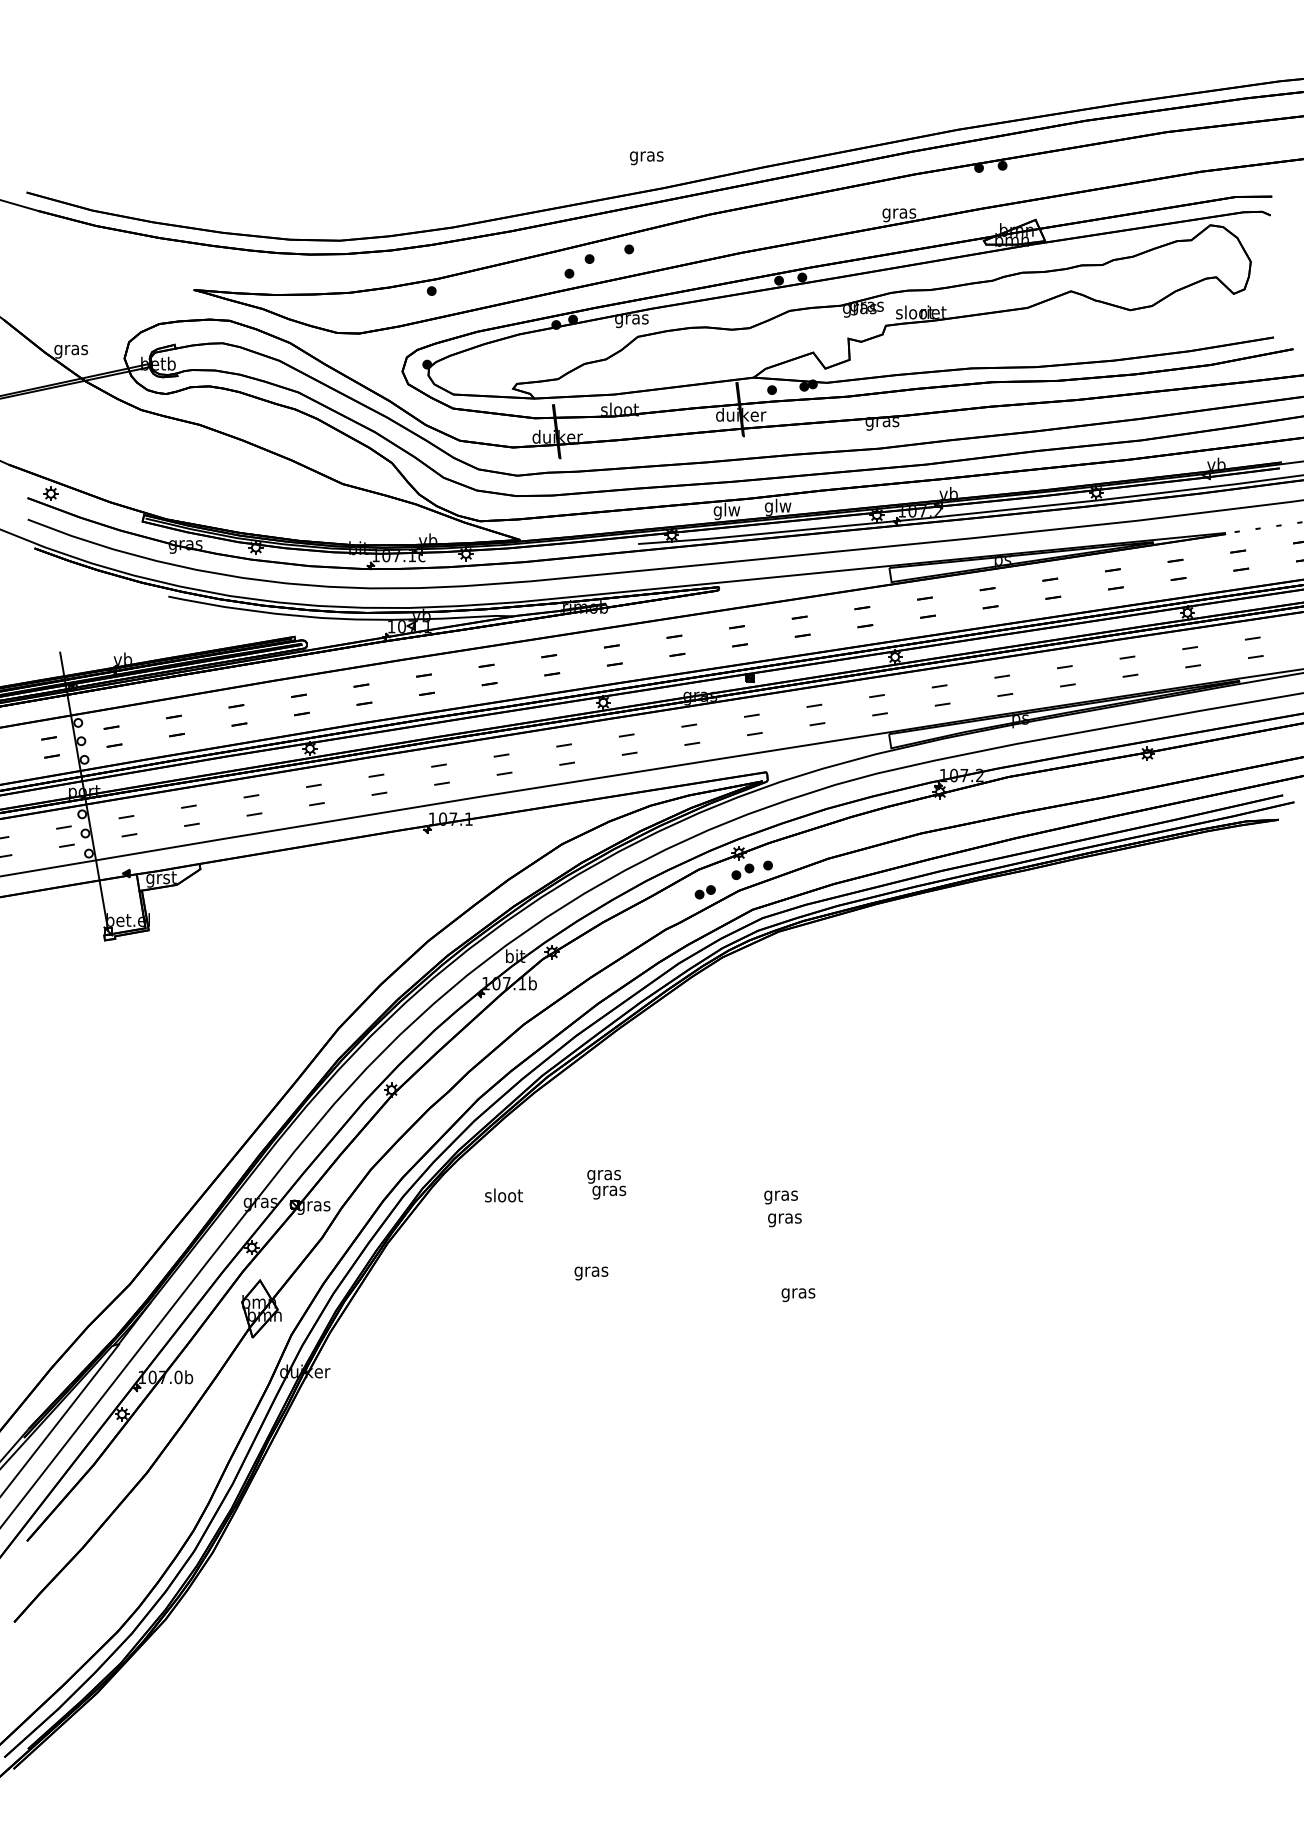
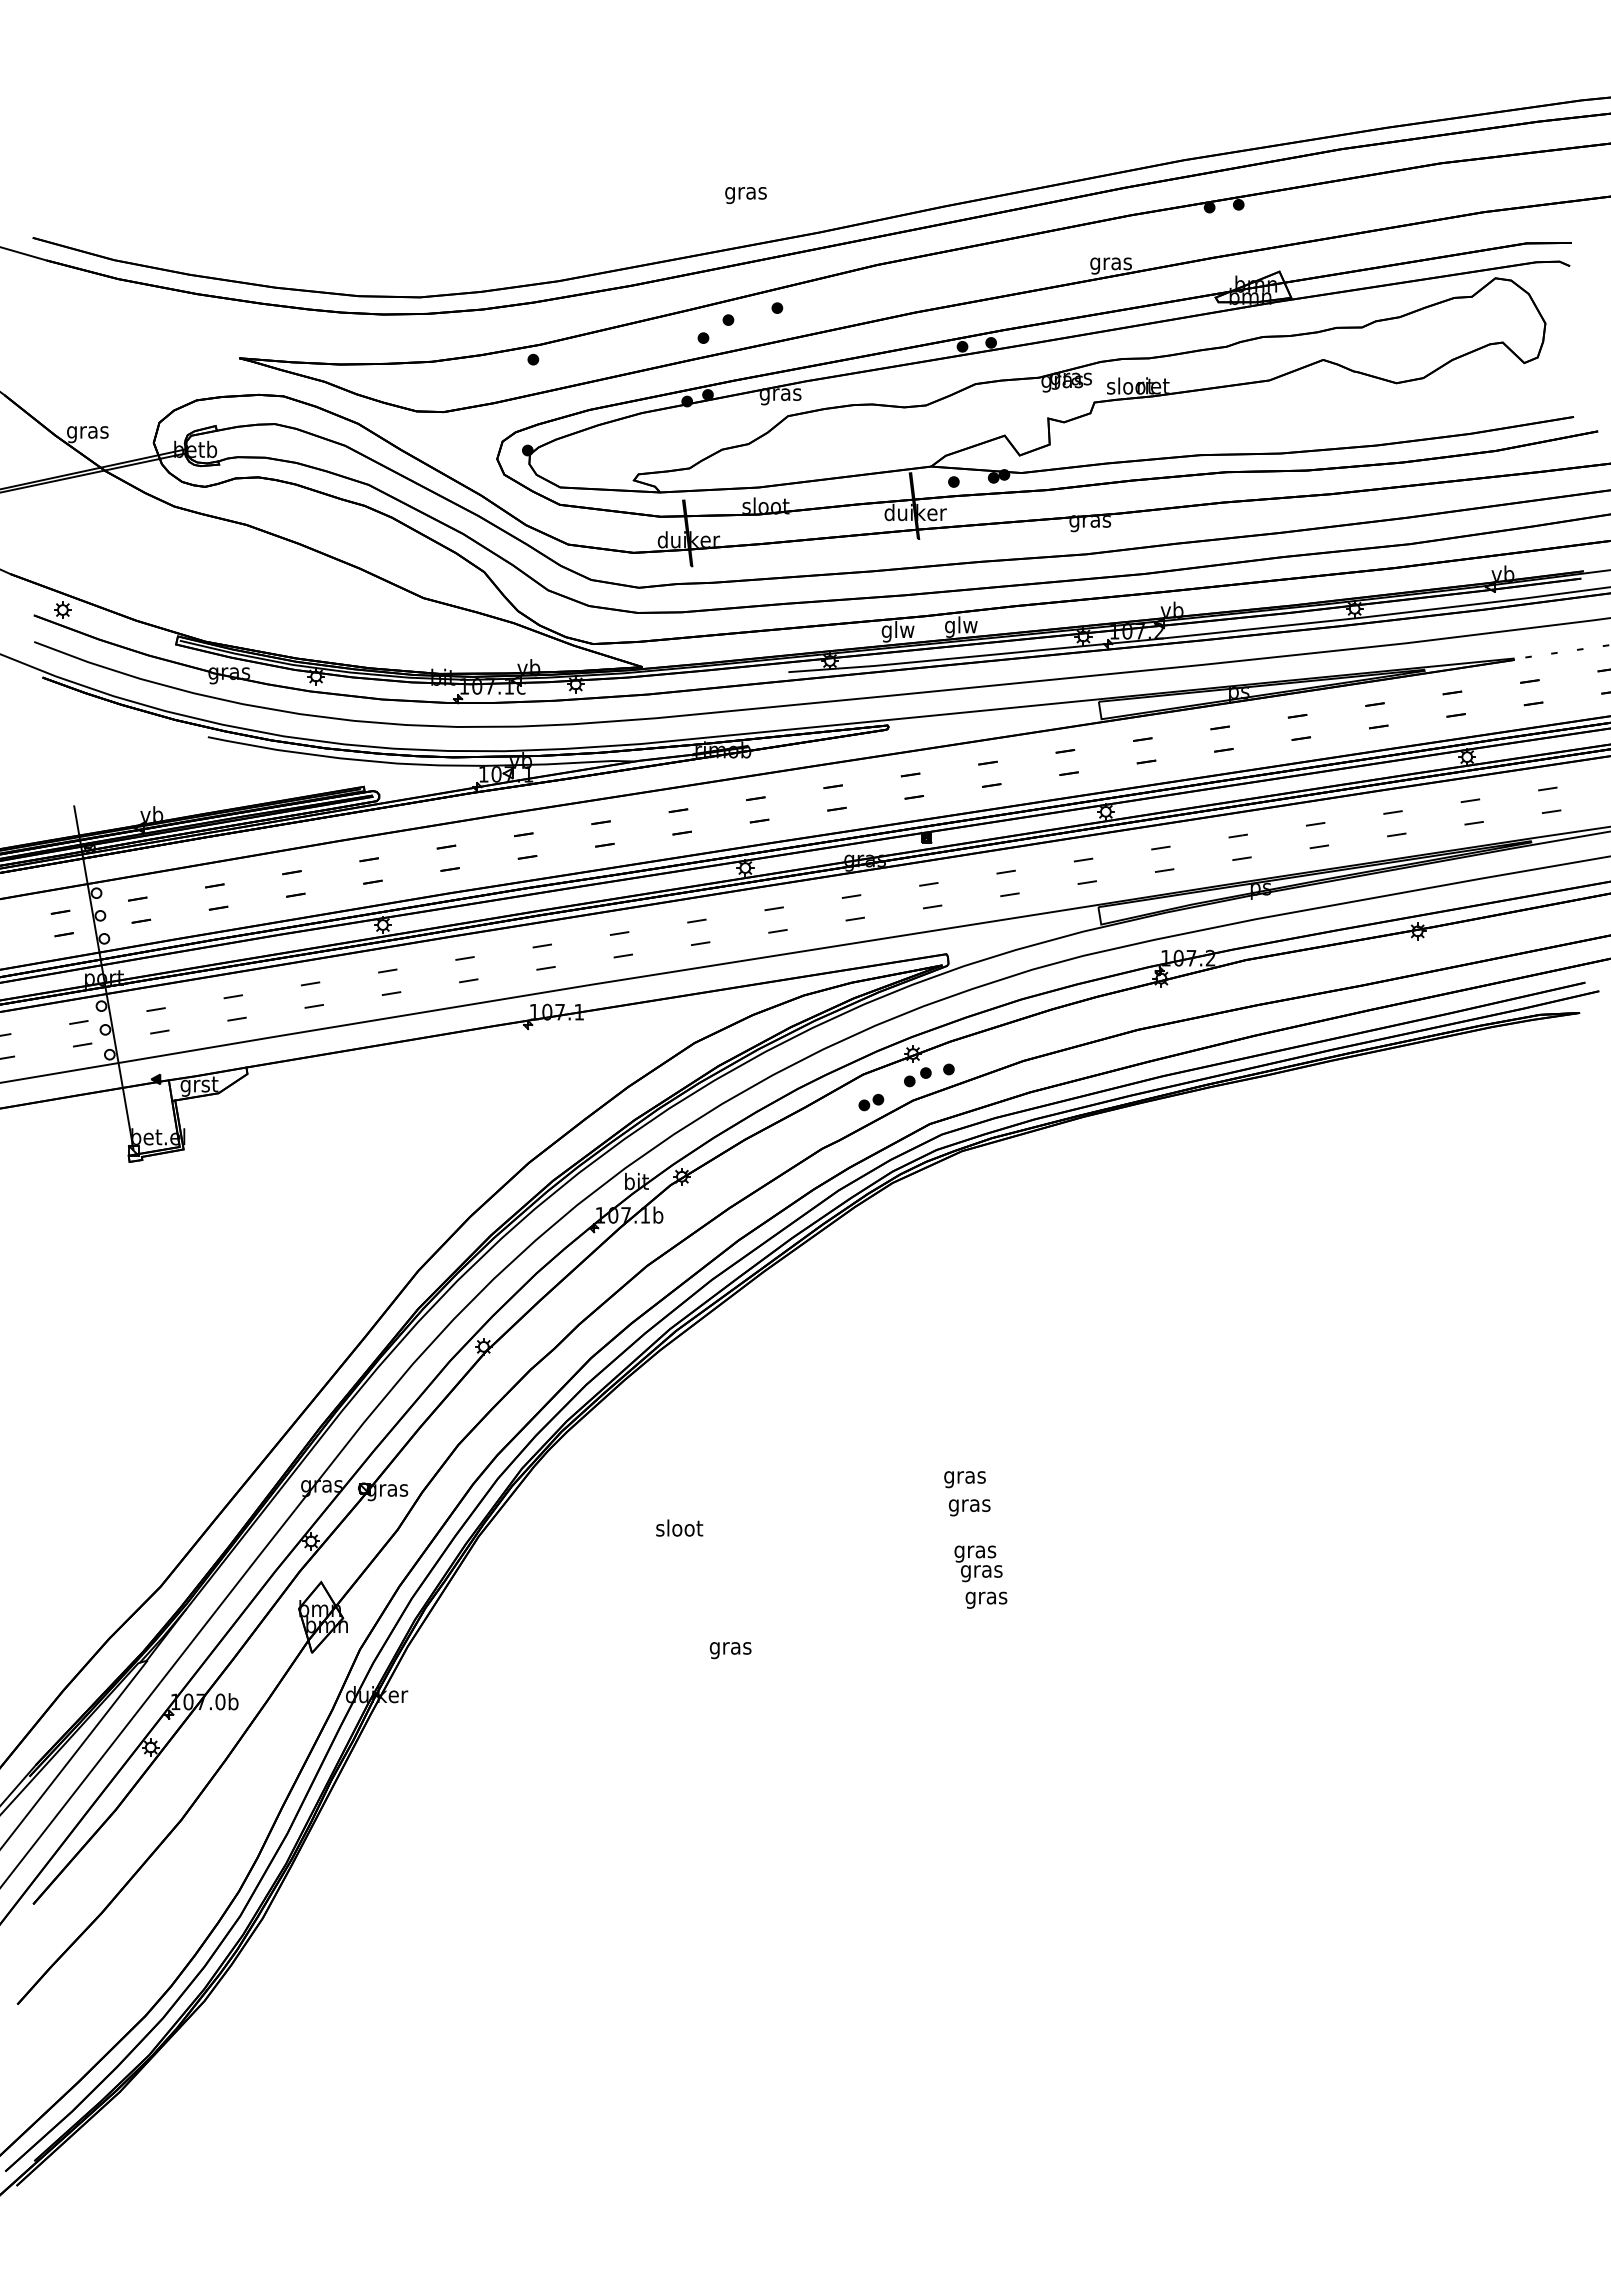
text: (646, 158) -> (745, 195), moved
text: (606, 1184) -> (978, 1563), moved
text: (503, 1194) -> (679, 1527), moved
text: (591, 1273) -> (730, 1650), moved

